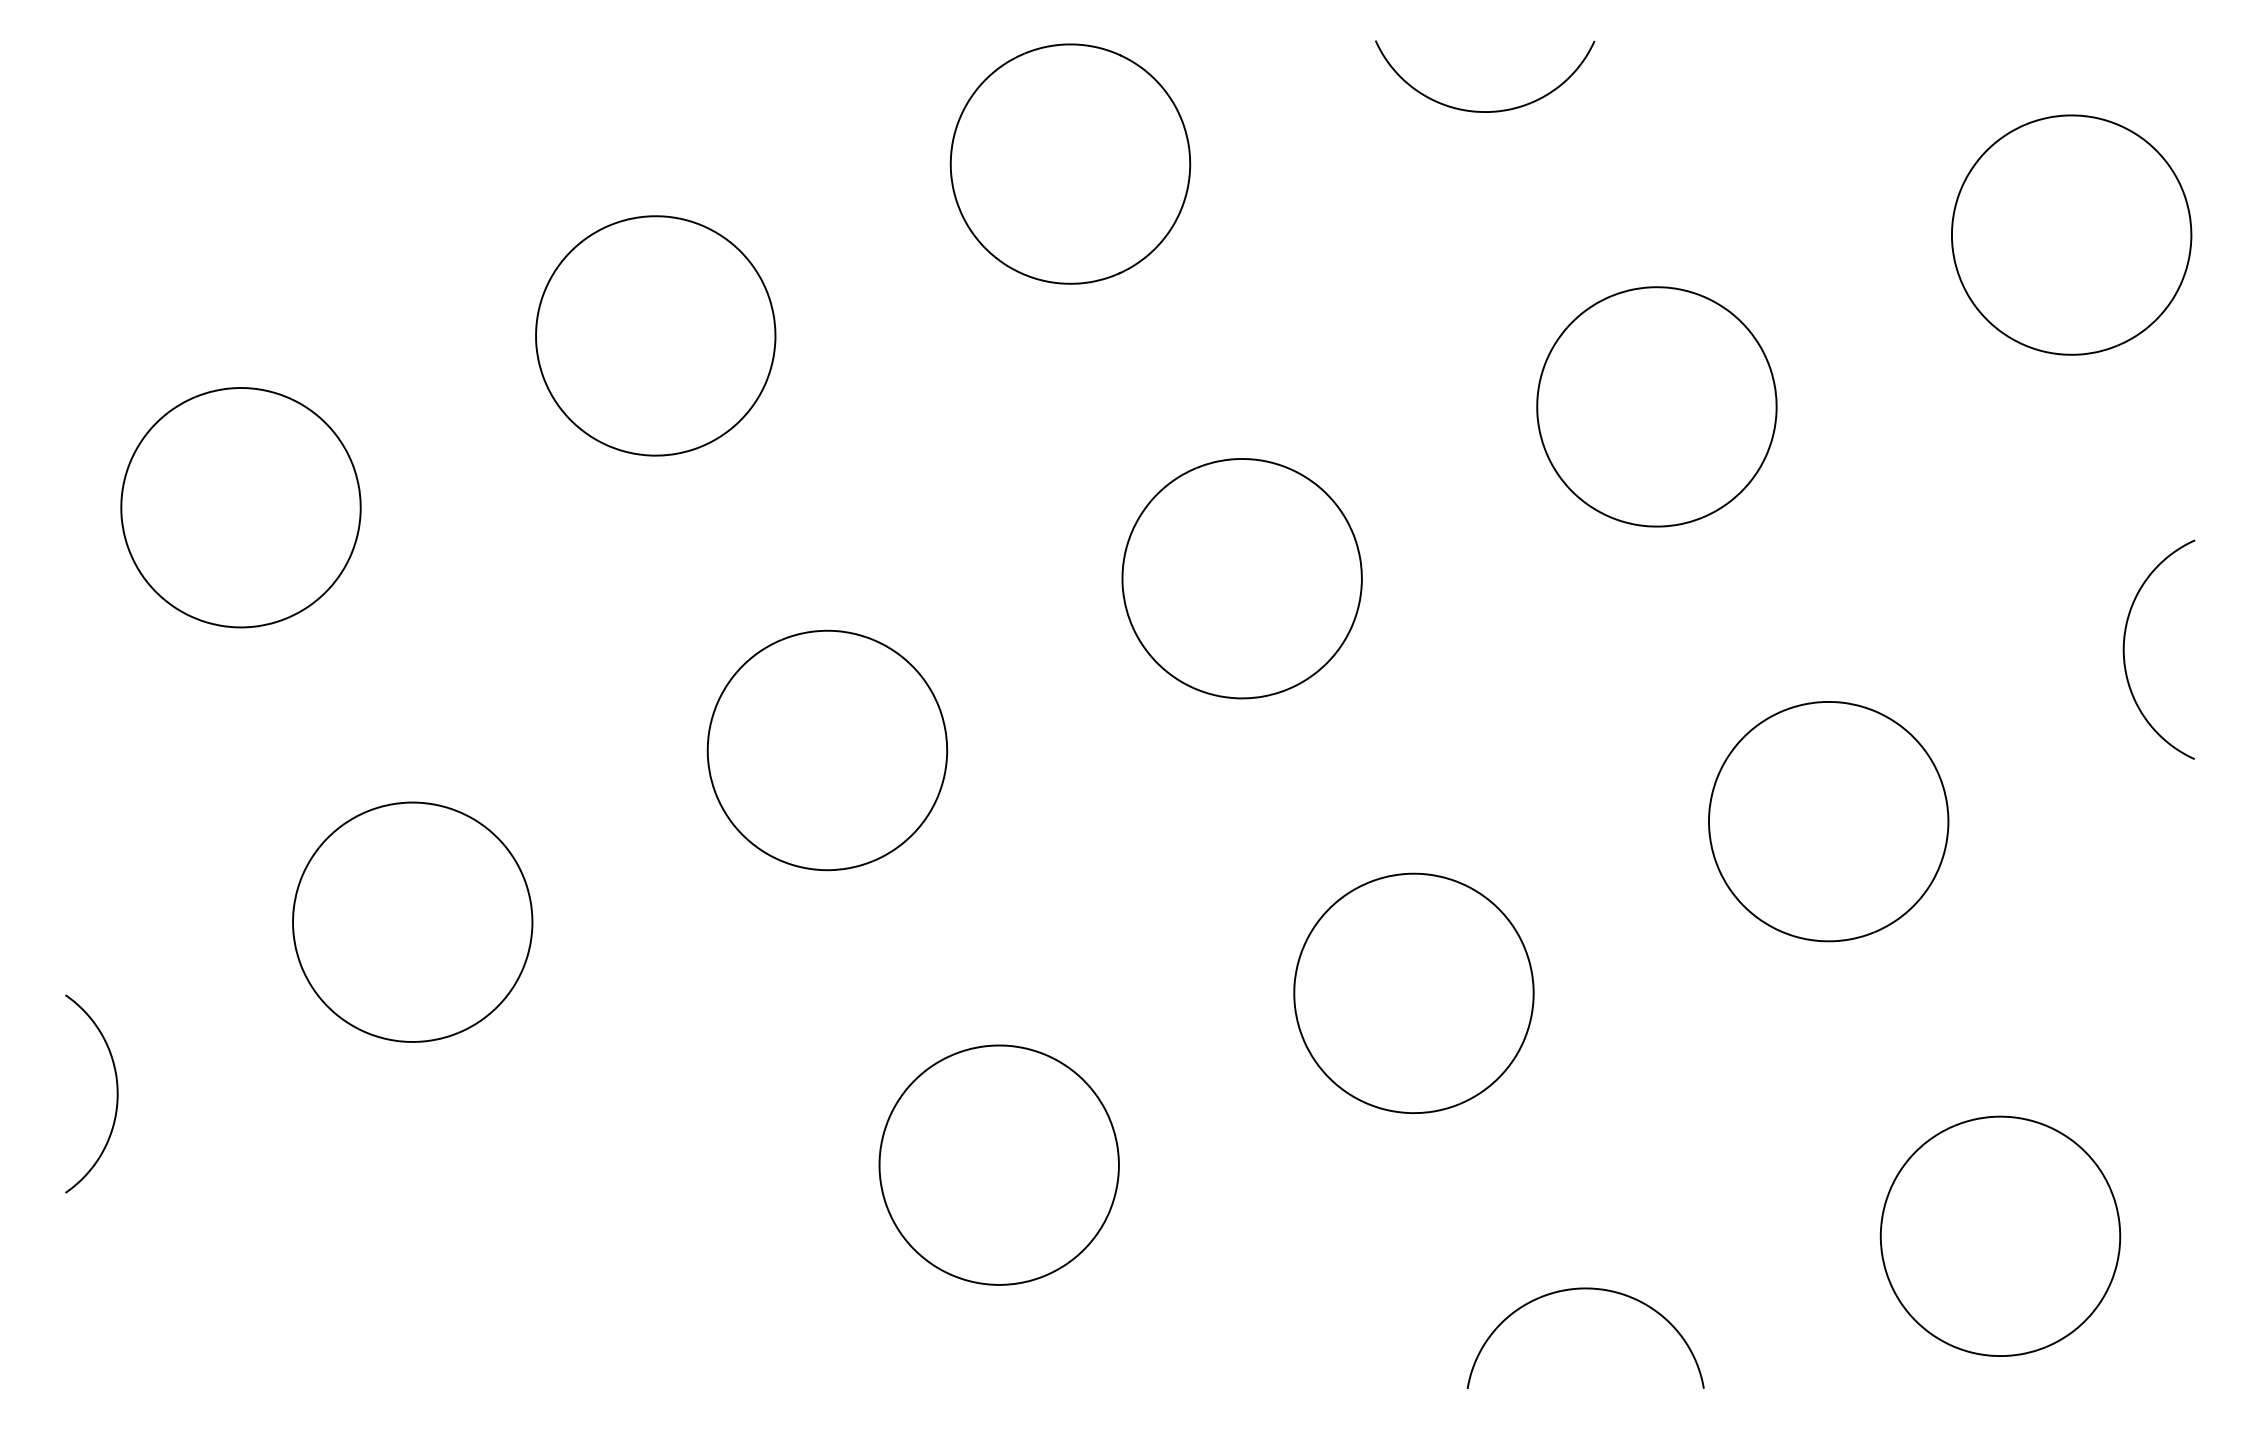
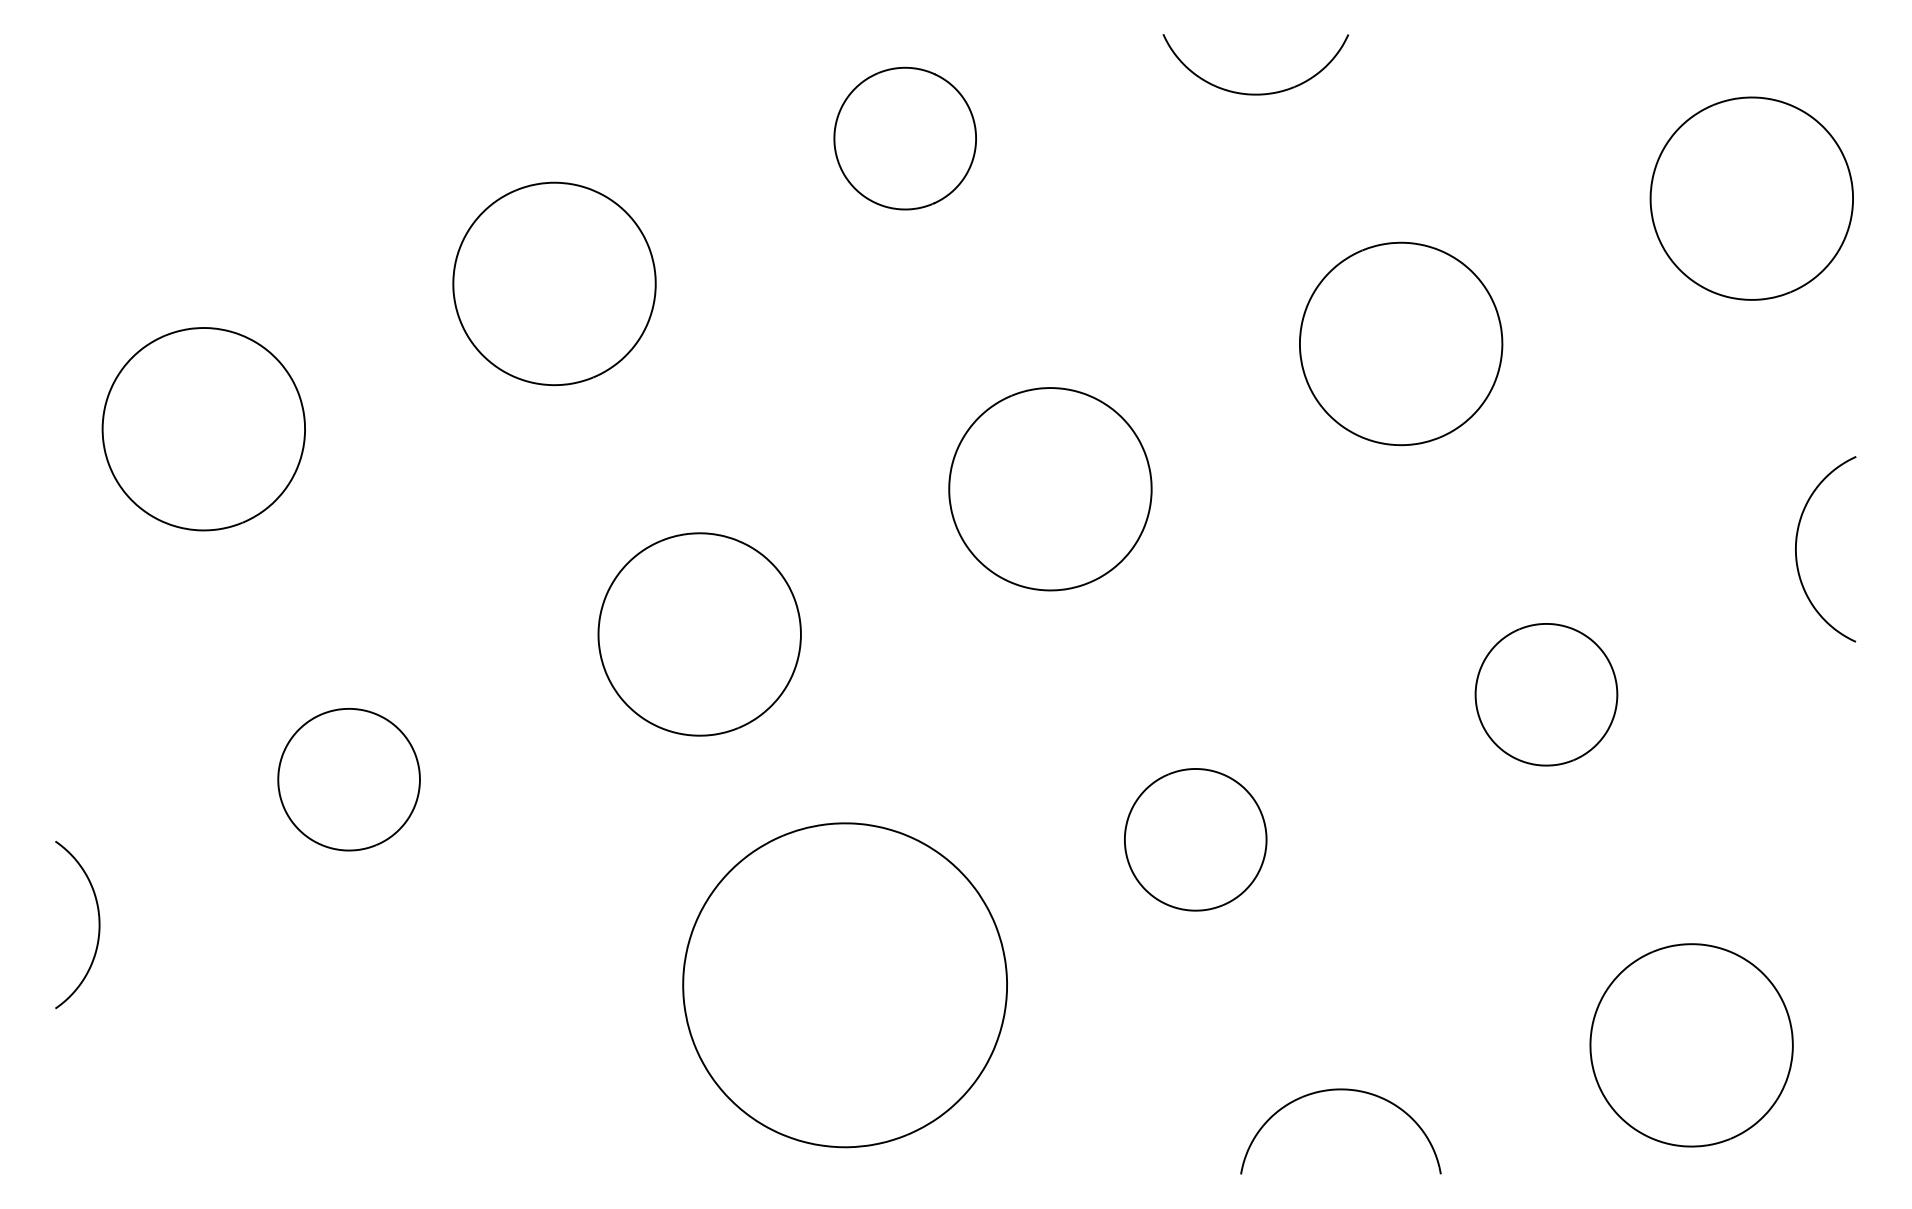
part: (1070, 163) -> (905, 138), size x0.7
part: (1828, 821) -> (1546, 694), size x0.7
part: (412, 921) -> (348, 779), size x0.7
part: (1413, 992) -> (1195, 839), size x0.7
part: (998, 1164) -> (844, 984), size x1.6

